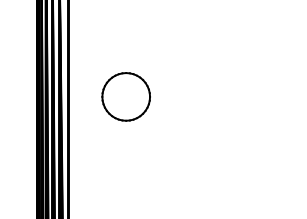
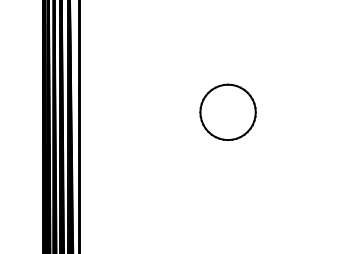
part: (125, 96) -> (227, 111), moved

